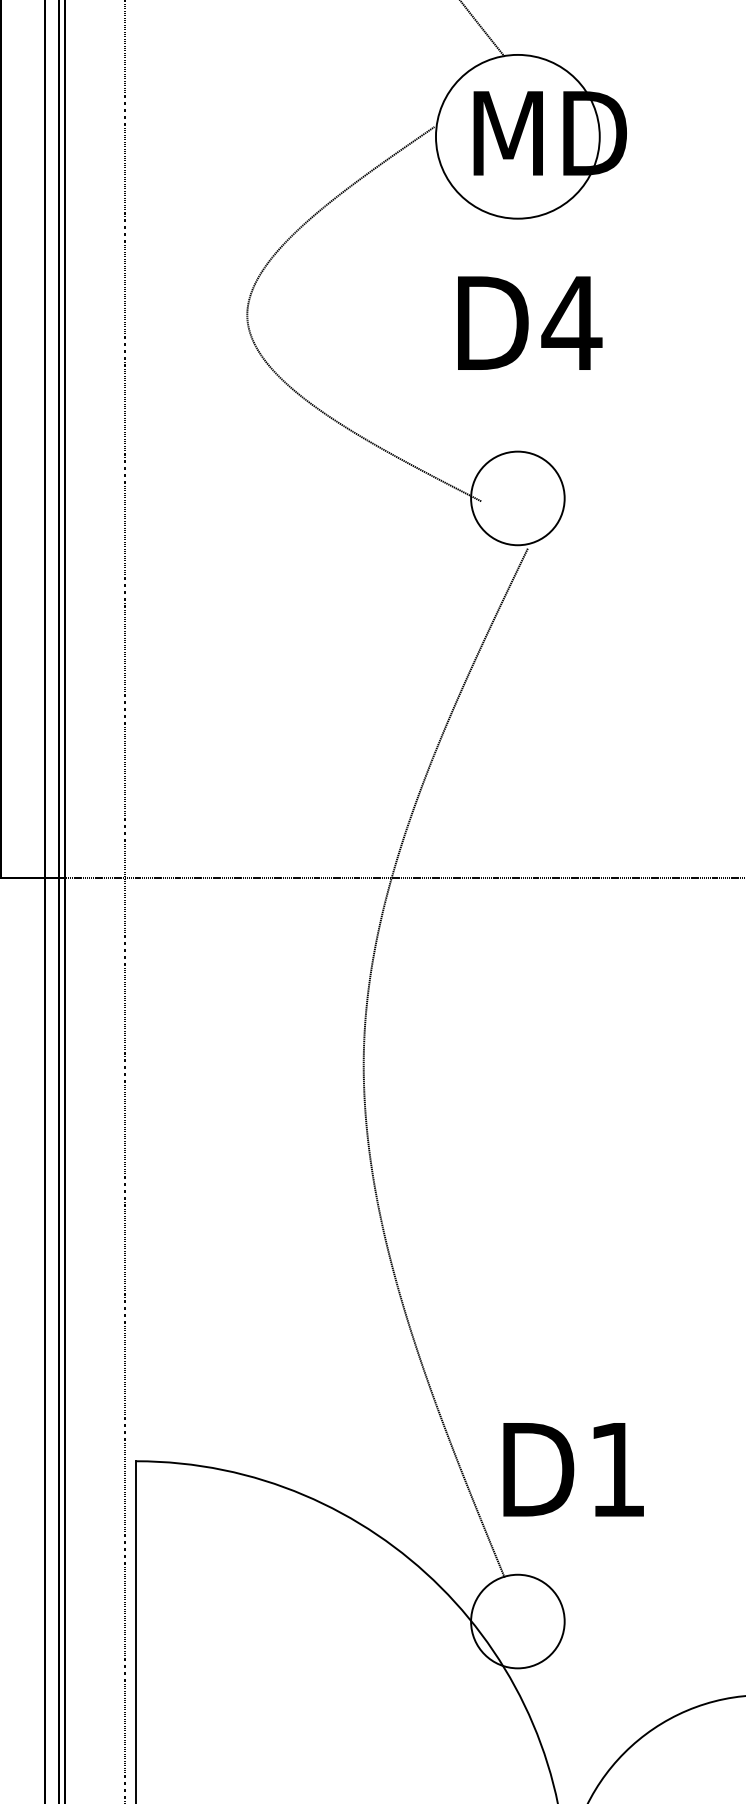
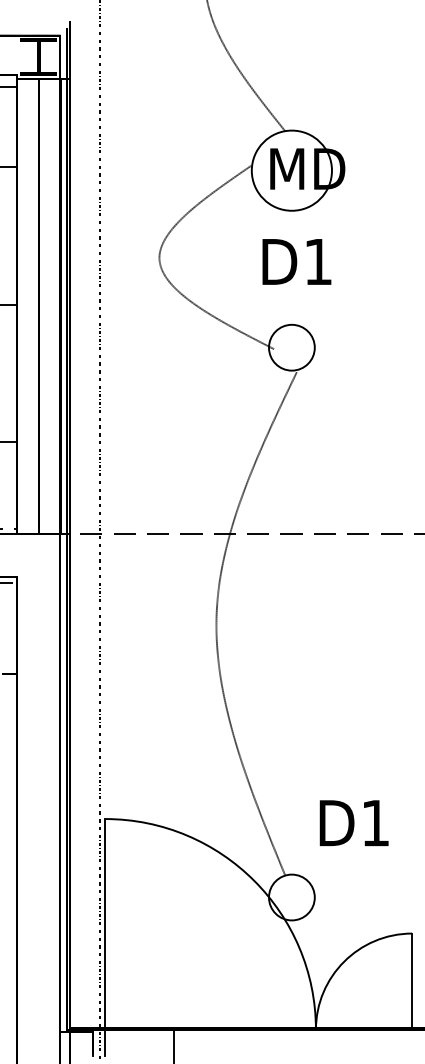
text: (572, 322) -> (318, 261), D4 -> D1
text: (572, 1468) -> (353, 822), moved

